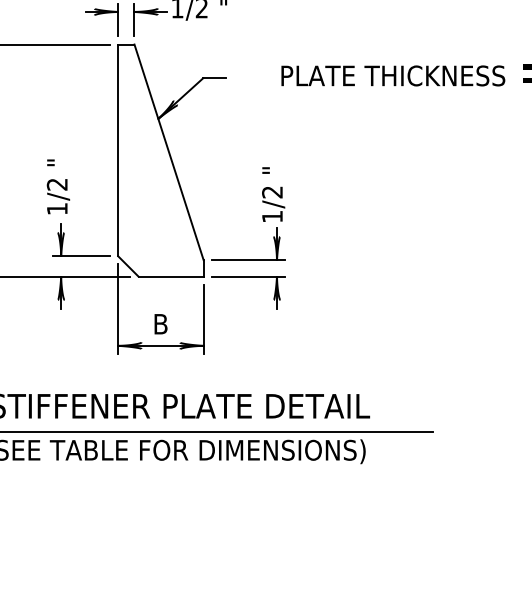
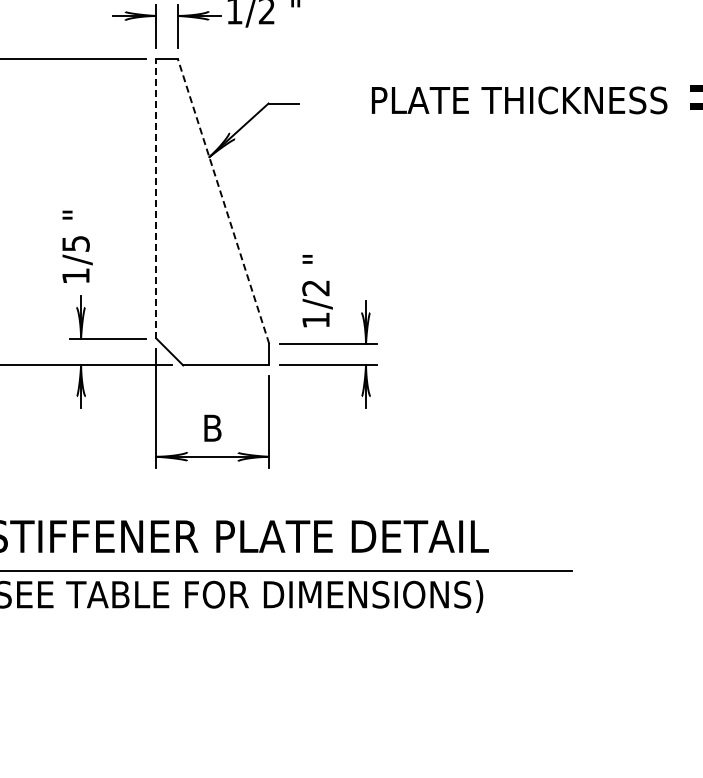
line: (118, 150) -> (156, 198), solid -> dashed
line: (169, 152) -> (223, 201), solid -> dashed
text: (56, 184) -> (75, 243), 1/2 -> 1/5
text: (273, 194) -> (317, 291), moved

